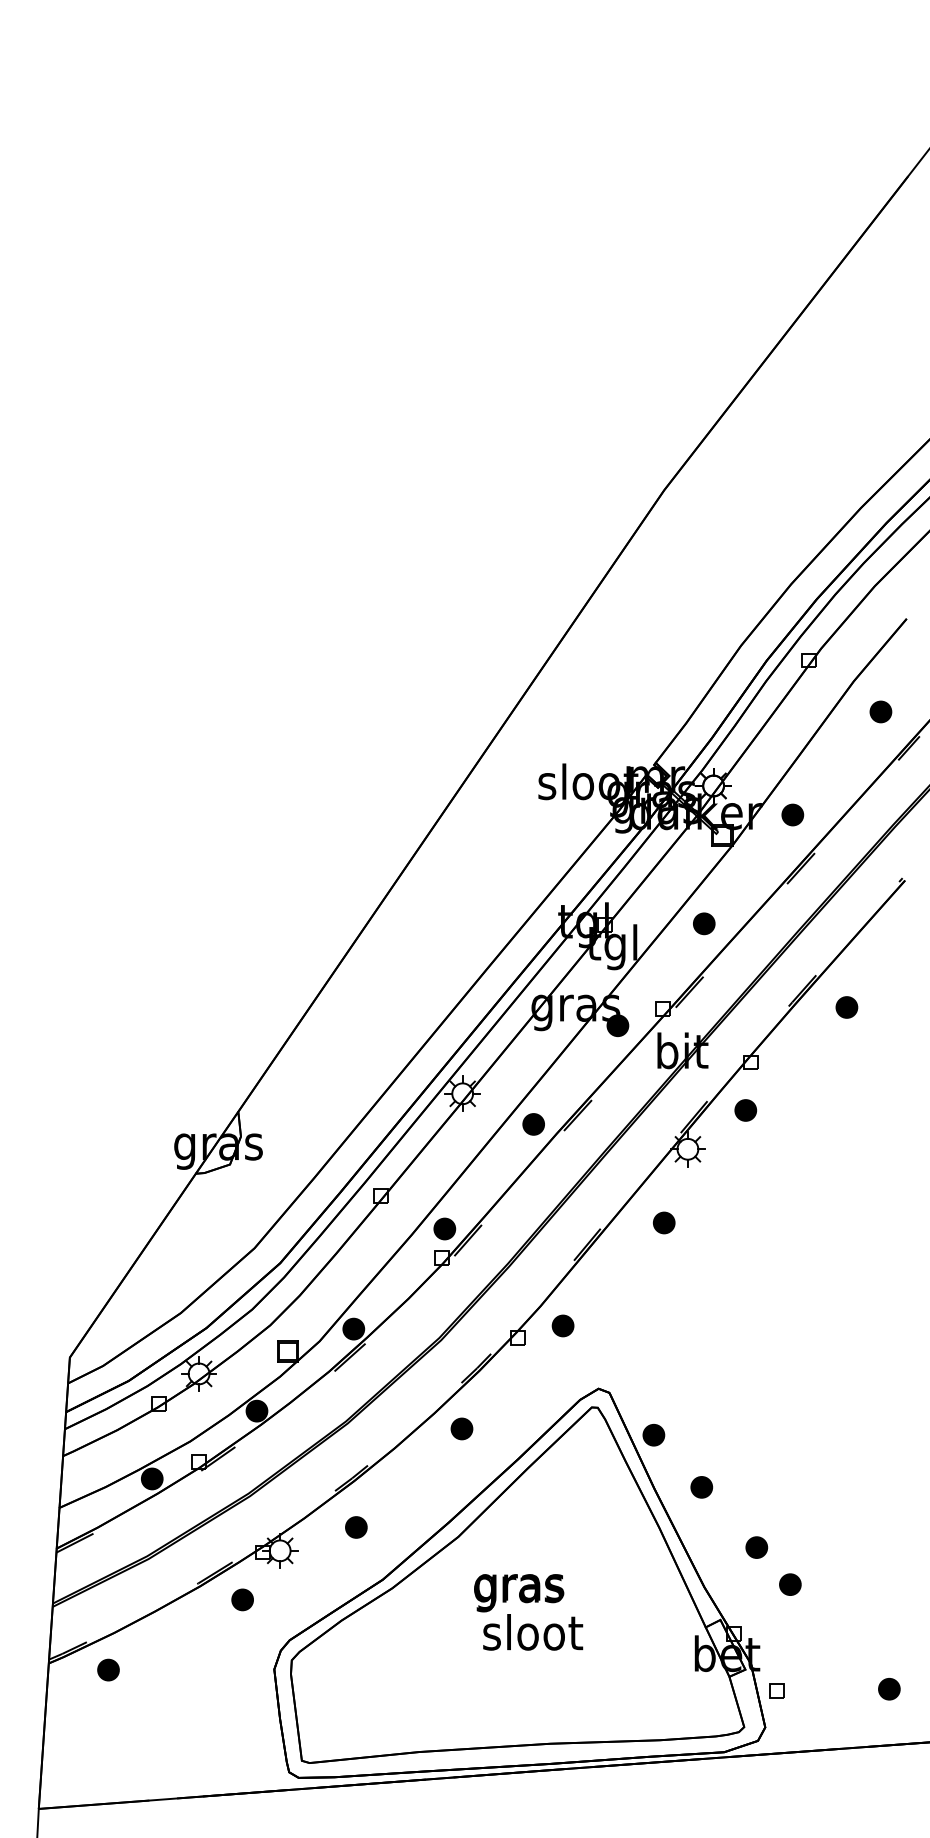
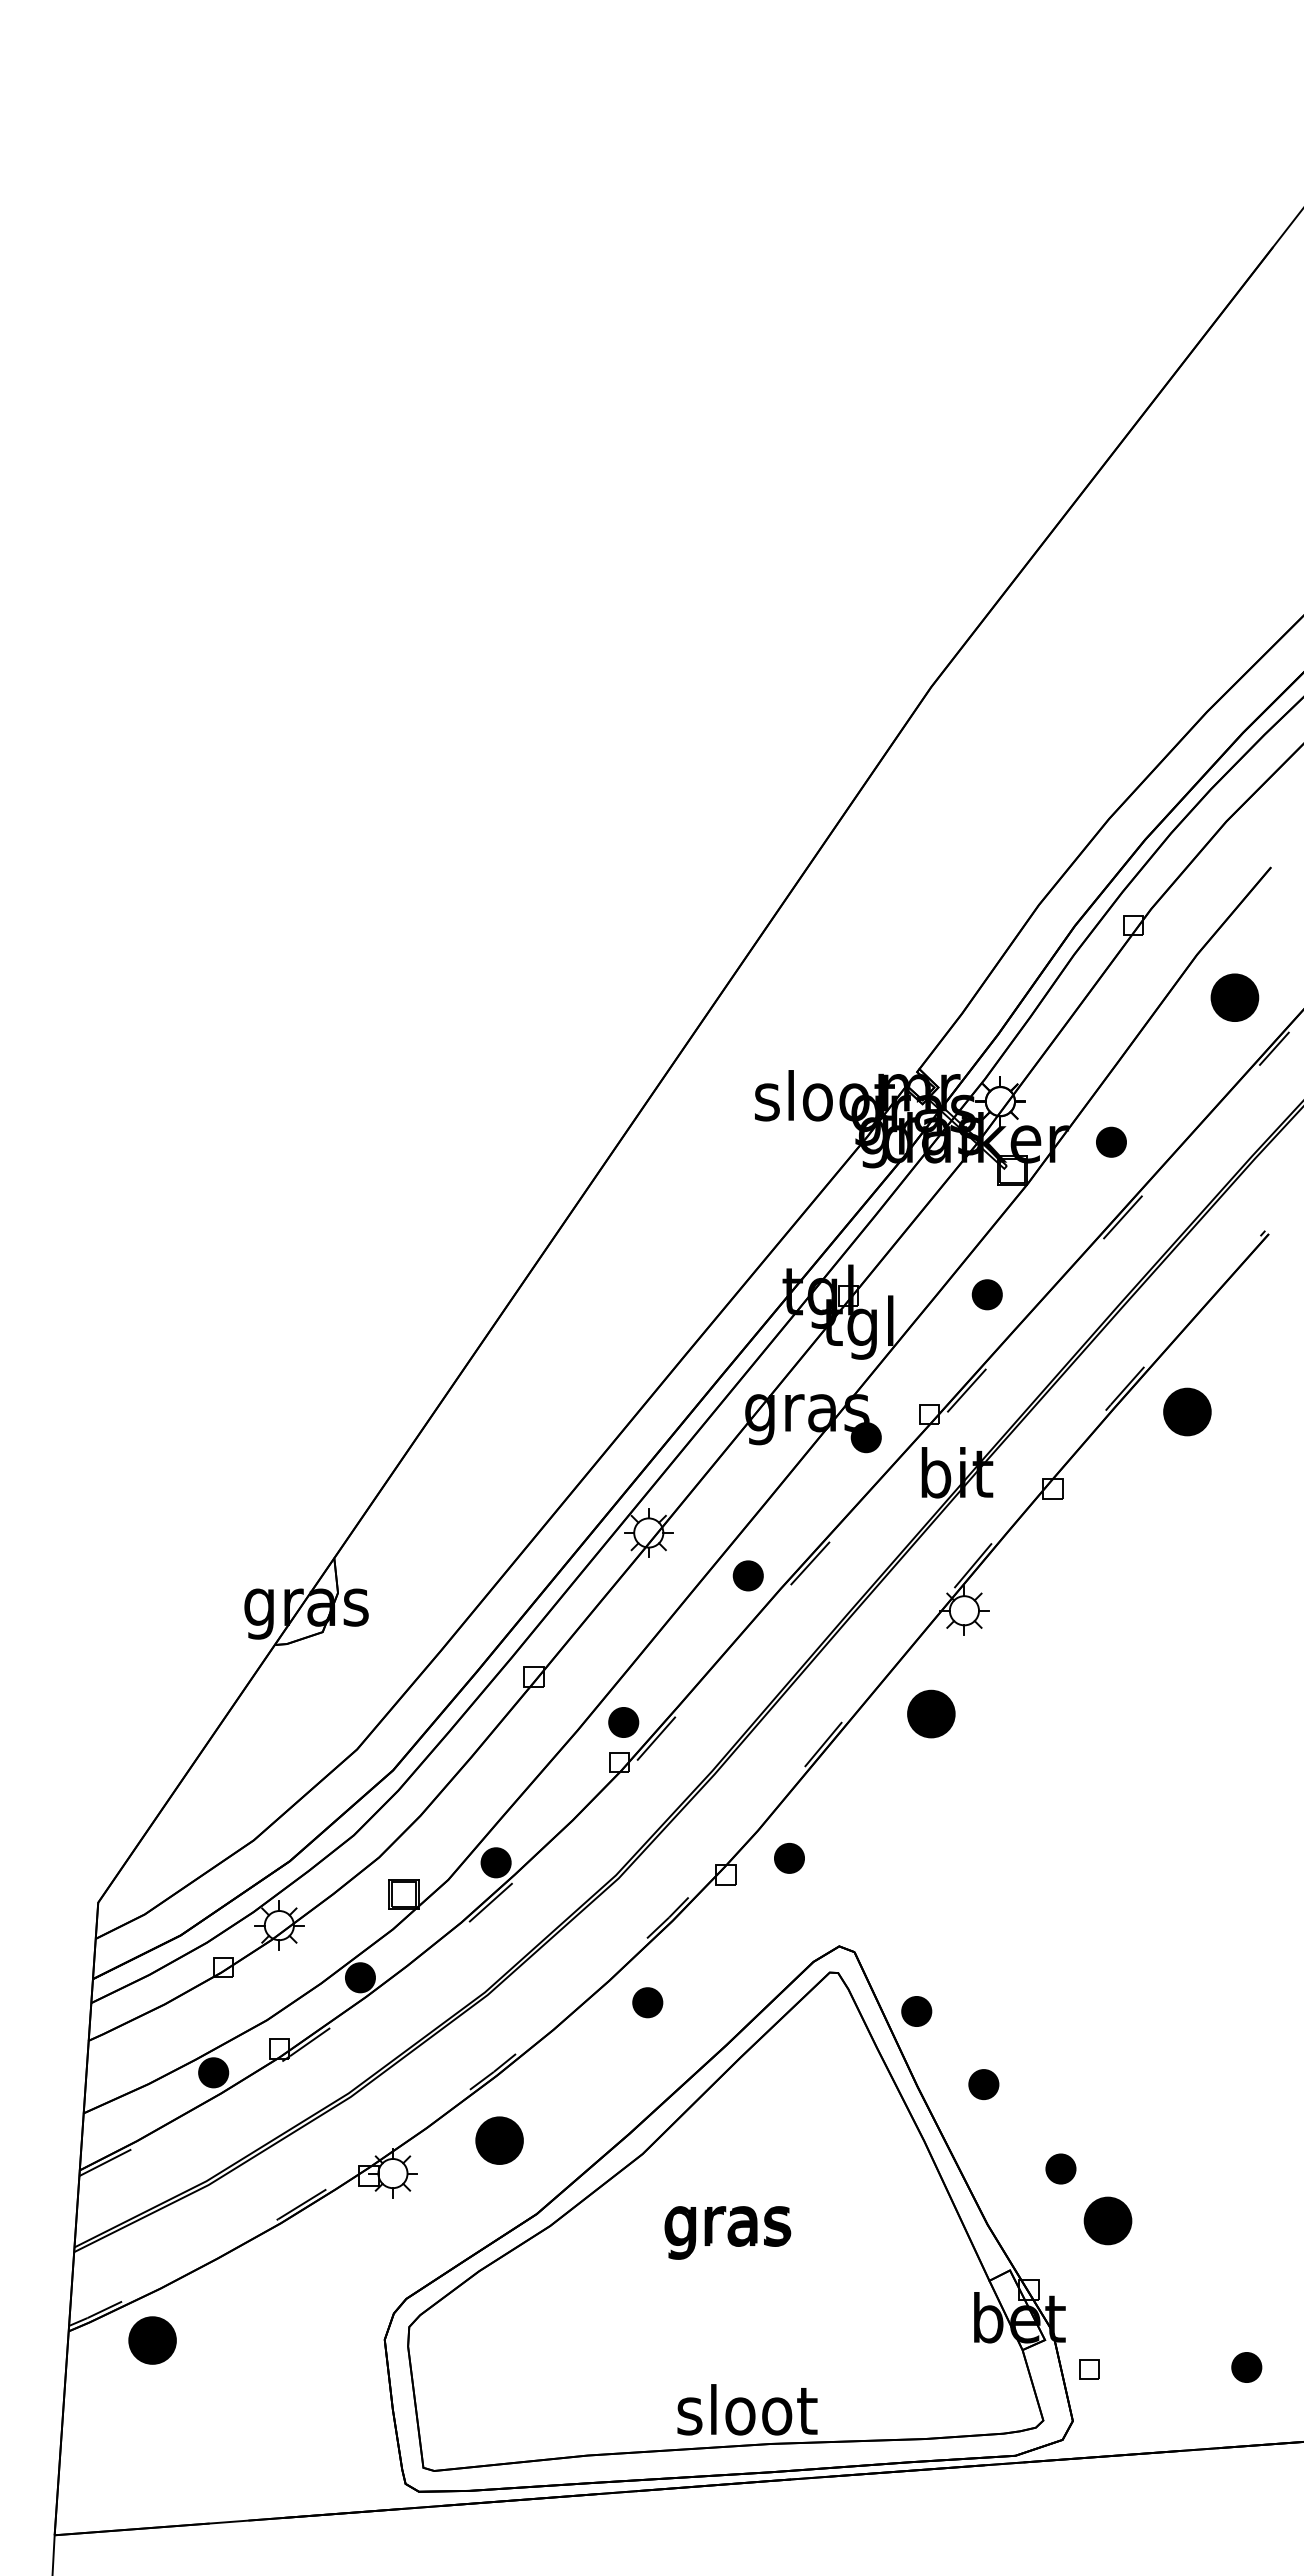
part: (880, 711) -> (1234, 997), size x1.6
part: (846, 1007) -> (1186, 1411), size x1.6
part: (745, 1109) -> (1045, 1555), removed
part: (663, 1222) -> (930, 1713), size x1.6
part: (356, 1527) -> (499, 2140), size x1.6
part: (789, 1584) -> (1107, 2220), size x1.6
part: (242, 1599) -> (339, 2241), removed
text: (533, 1632) -> (747, 2409), moved
part: (107, 1669) -> (151, 2340), size x1.6

